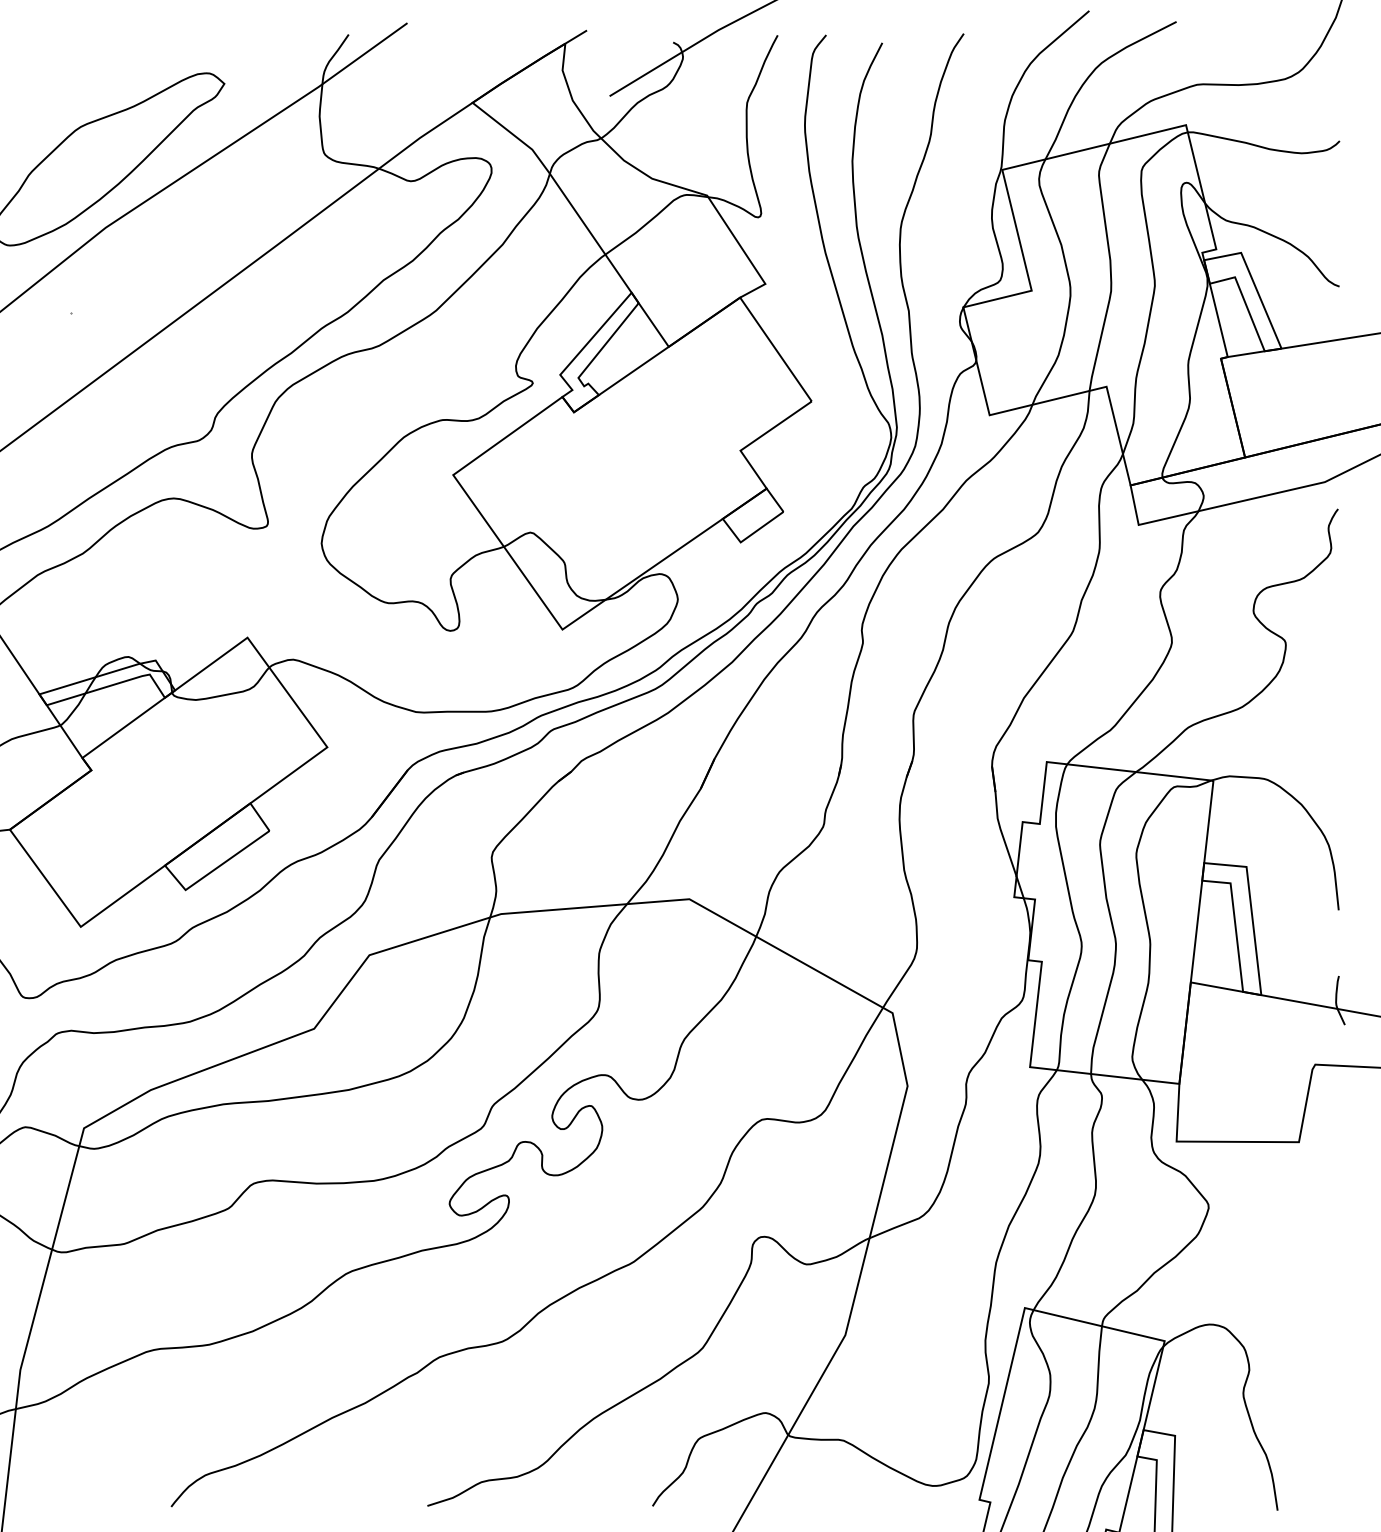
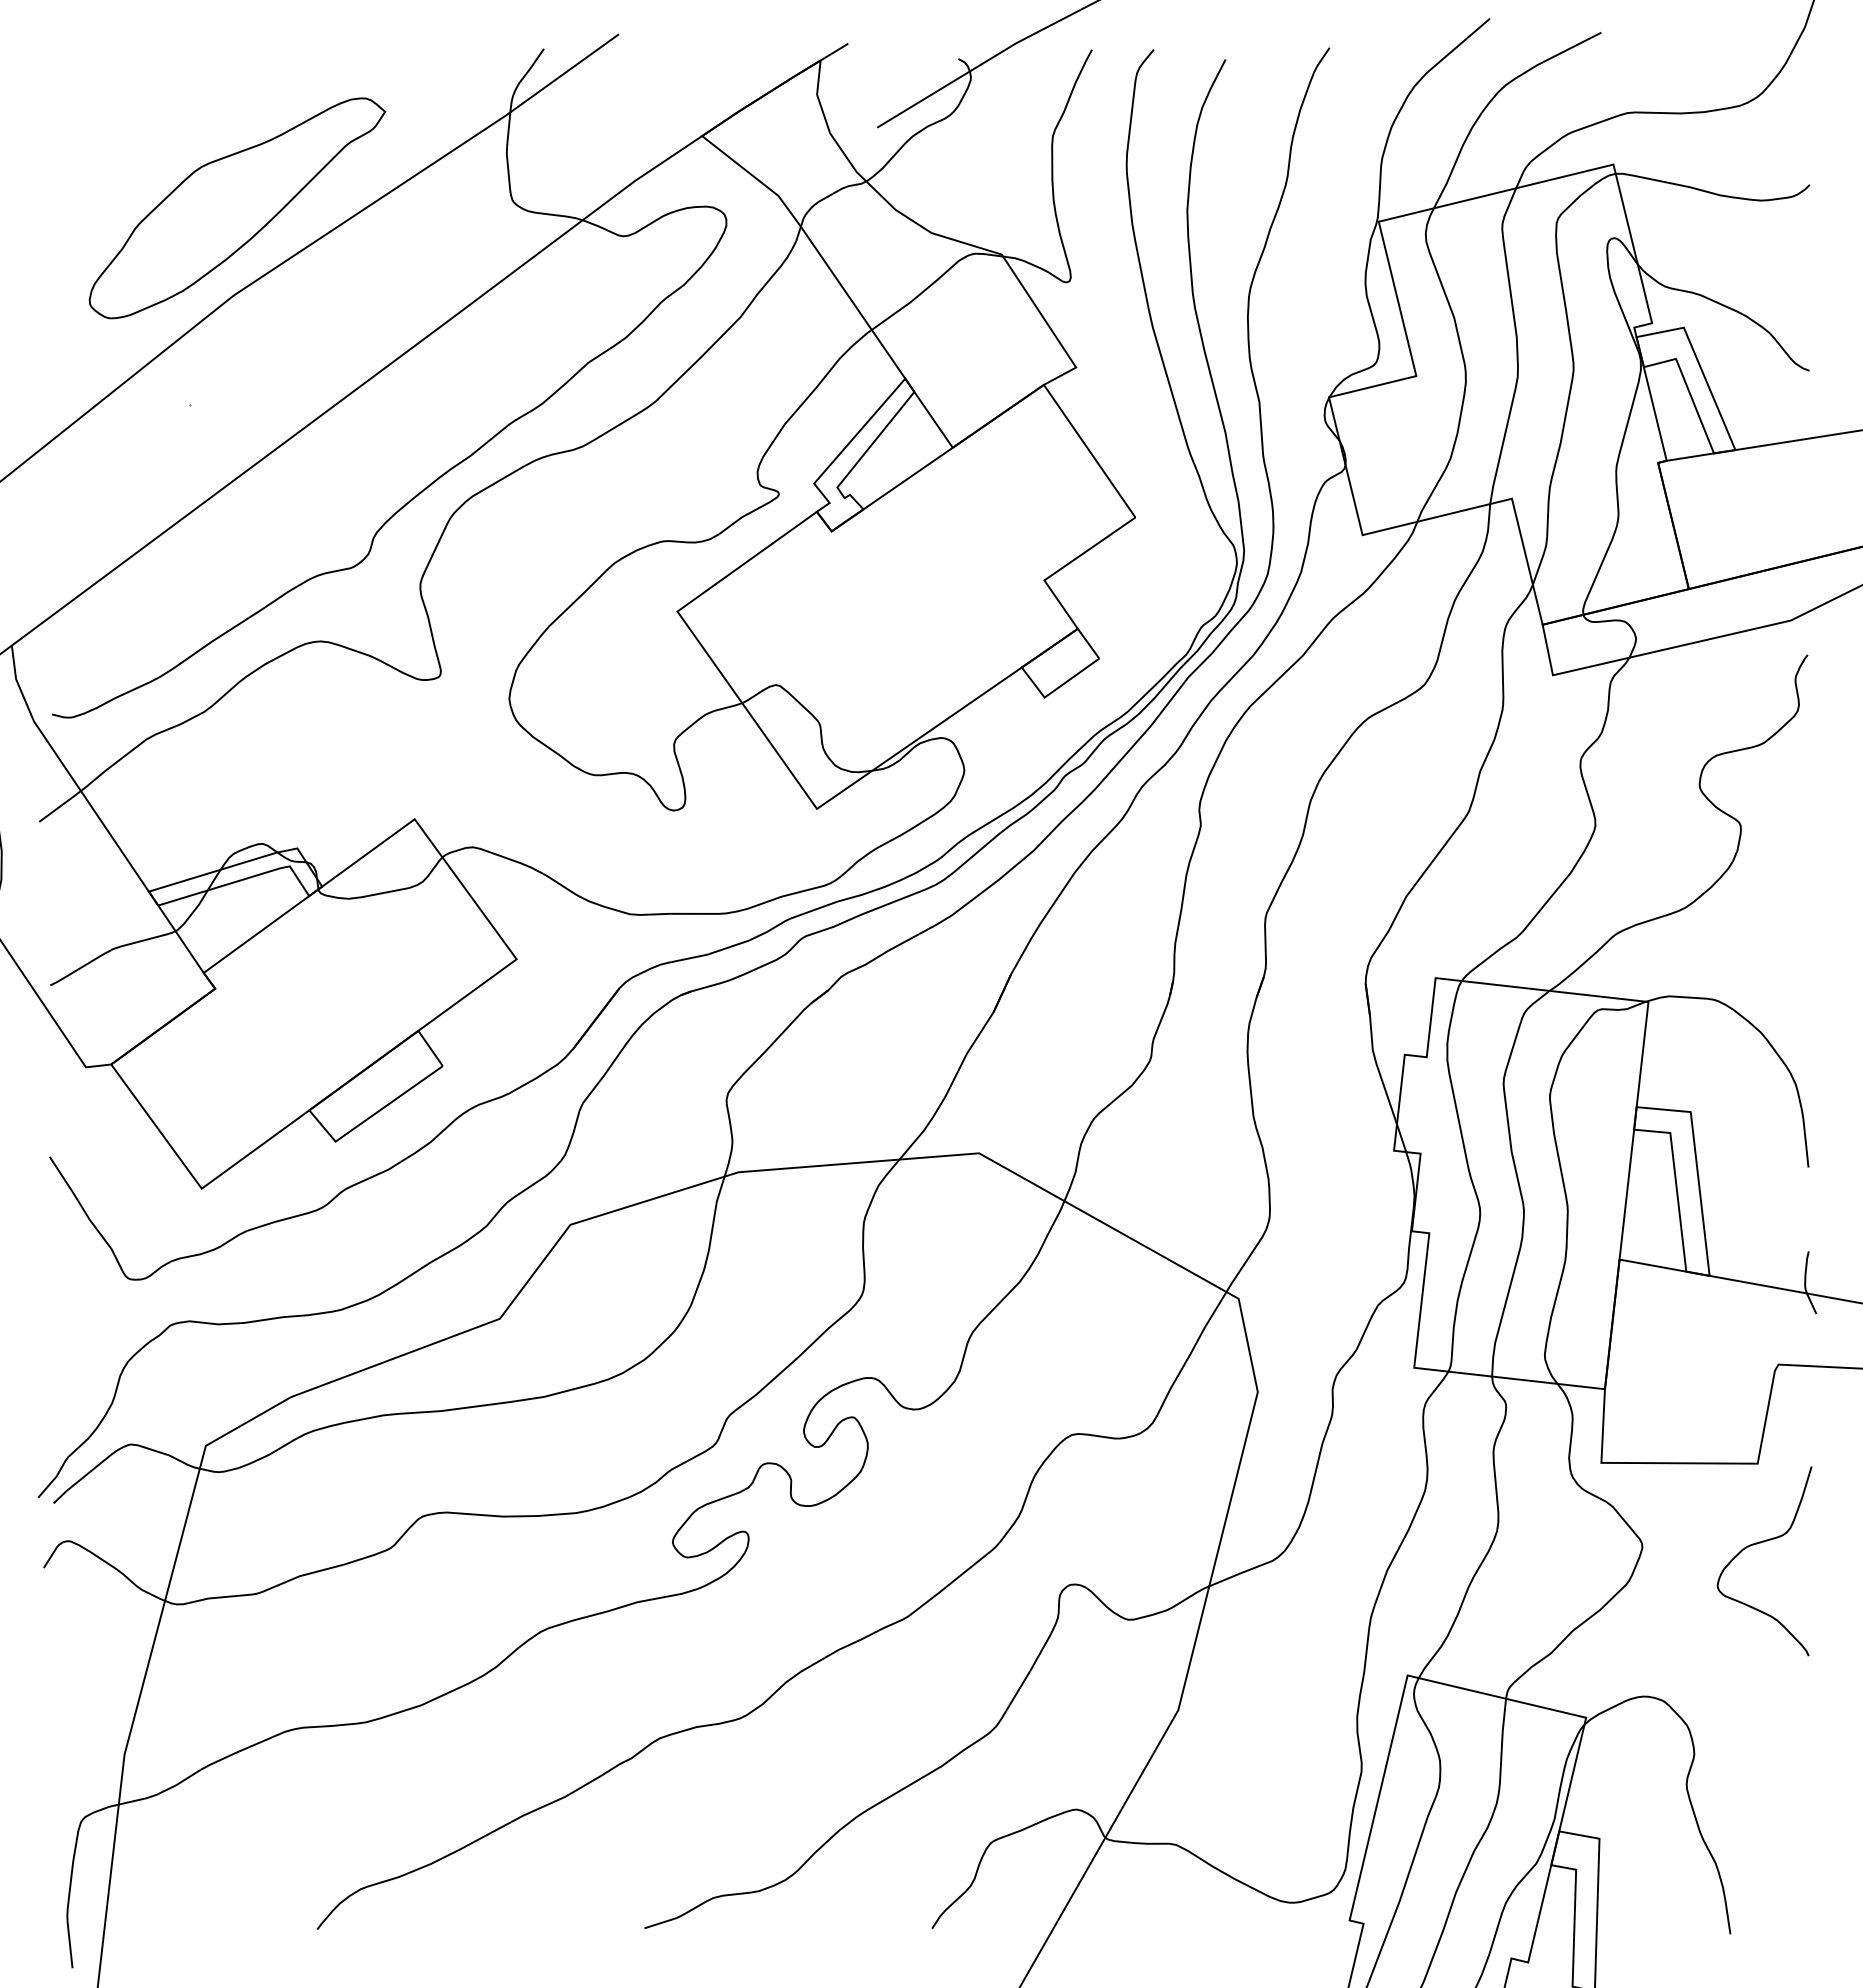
curve: (1298, 1205) -> (1757, 1544), added

